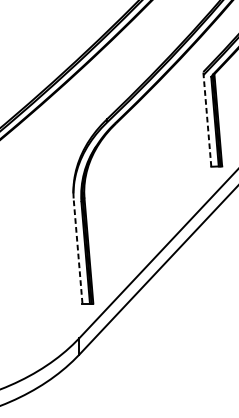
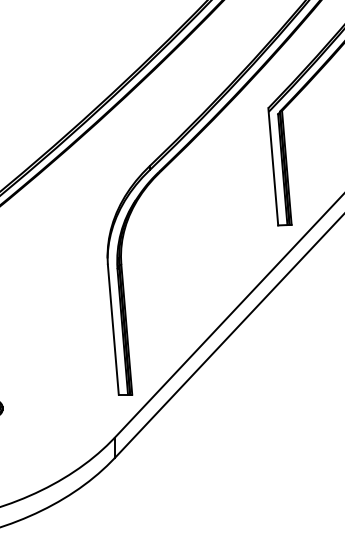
line: (207, 119) -> (273, 166), dashed -> solid
line: (78, 250) -> (113, 329), dashed -> solid

